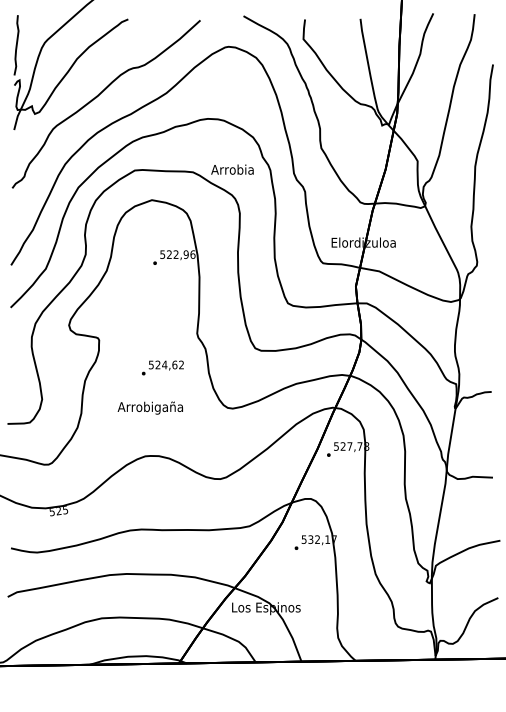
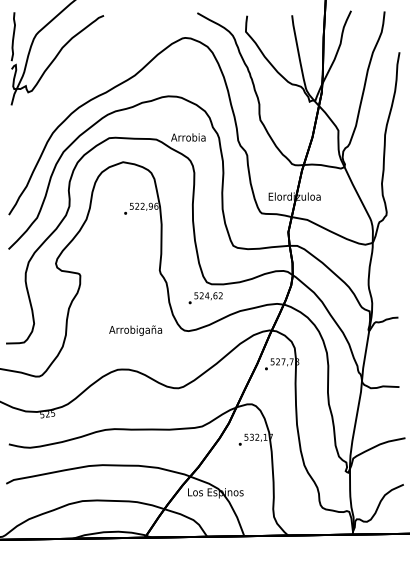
curve: (98, 96) -> (79, 78), removed
text: (162, 367) -> (205, 297), moved
text: (149, 407) -> (134, 330), moved

